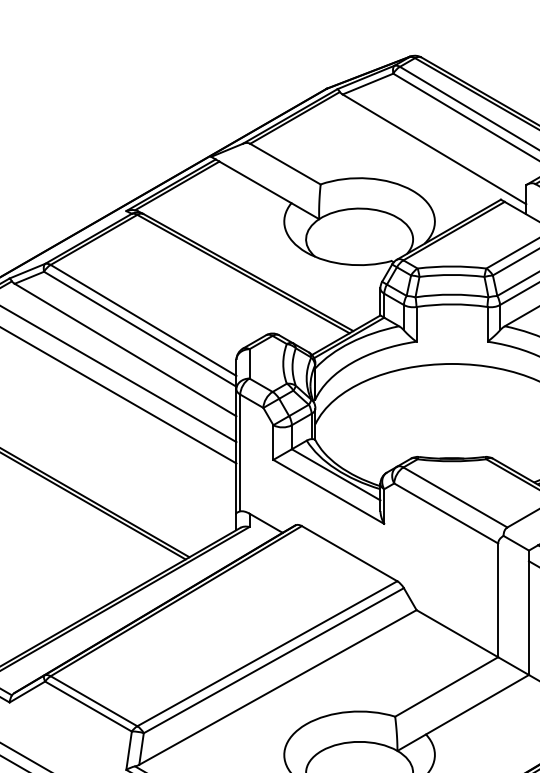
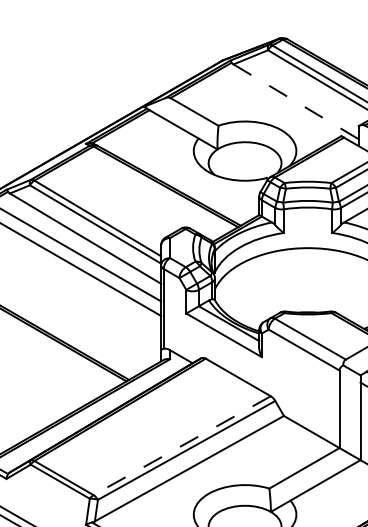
line: (435, 148) -> (296, 101), solid -> dashed
line: (266, 653) -> (181, 445), solid -> dashed

